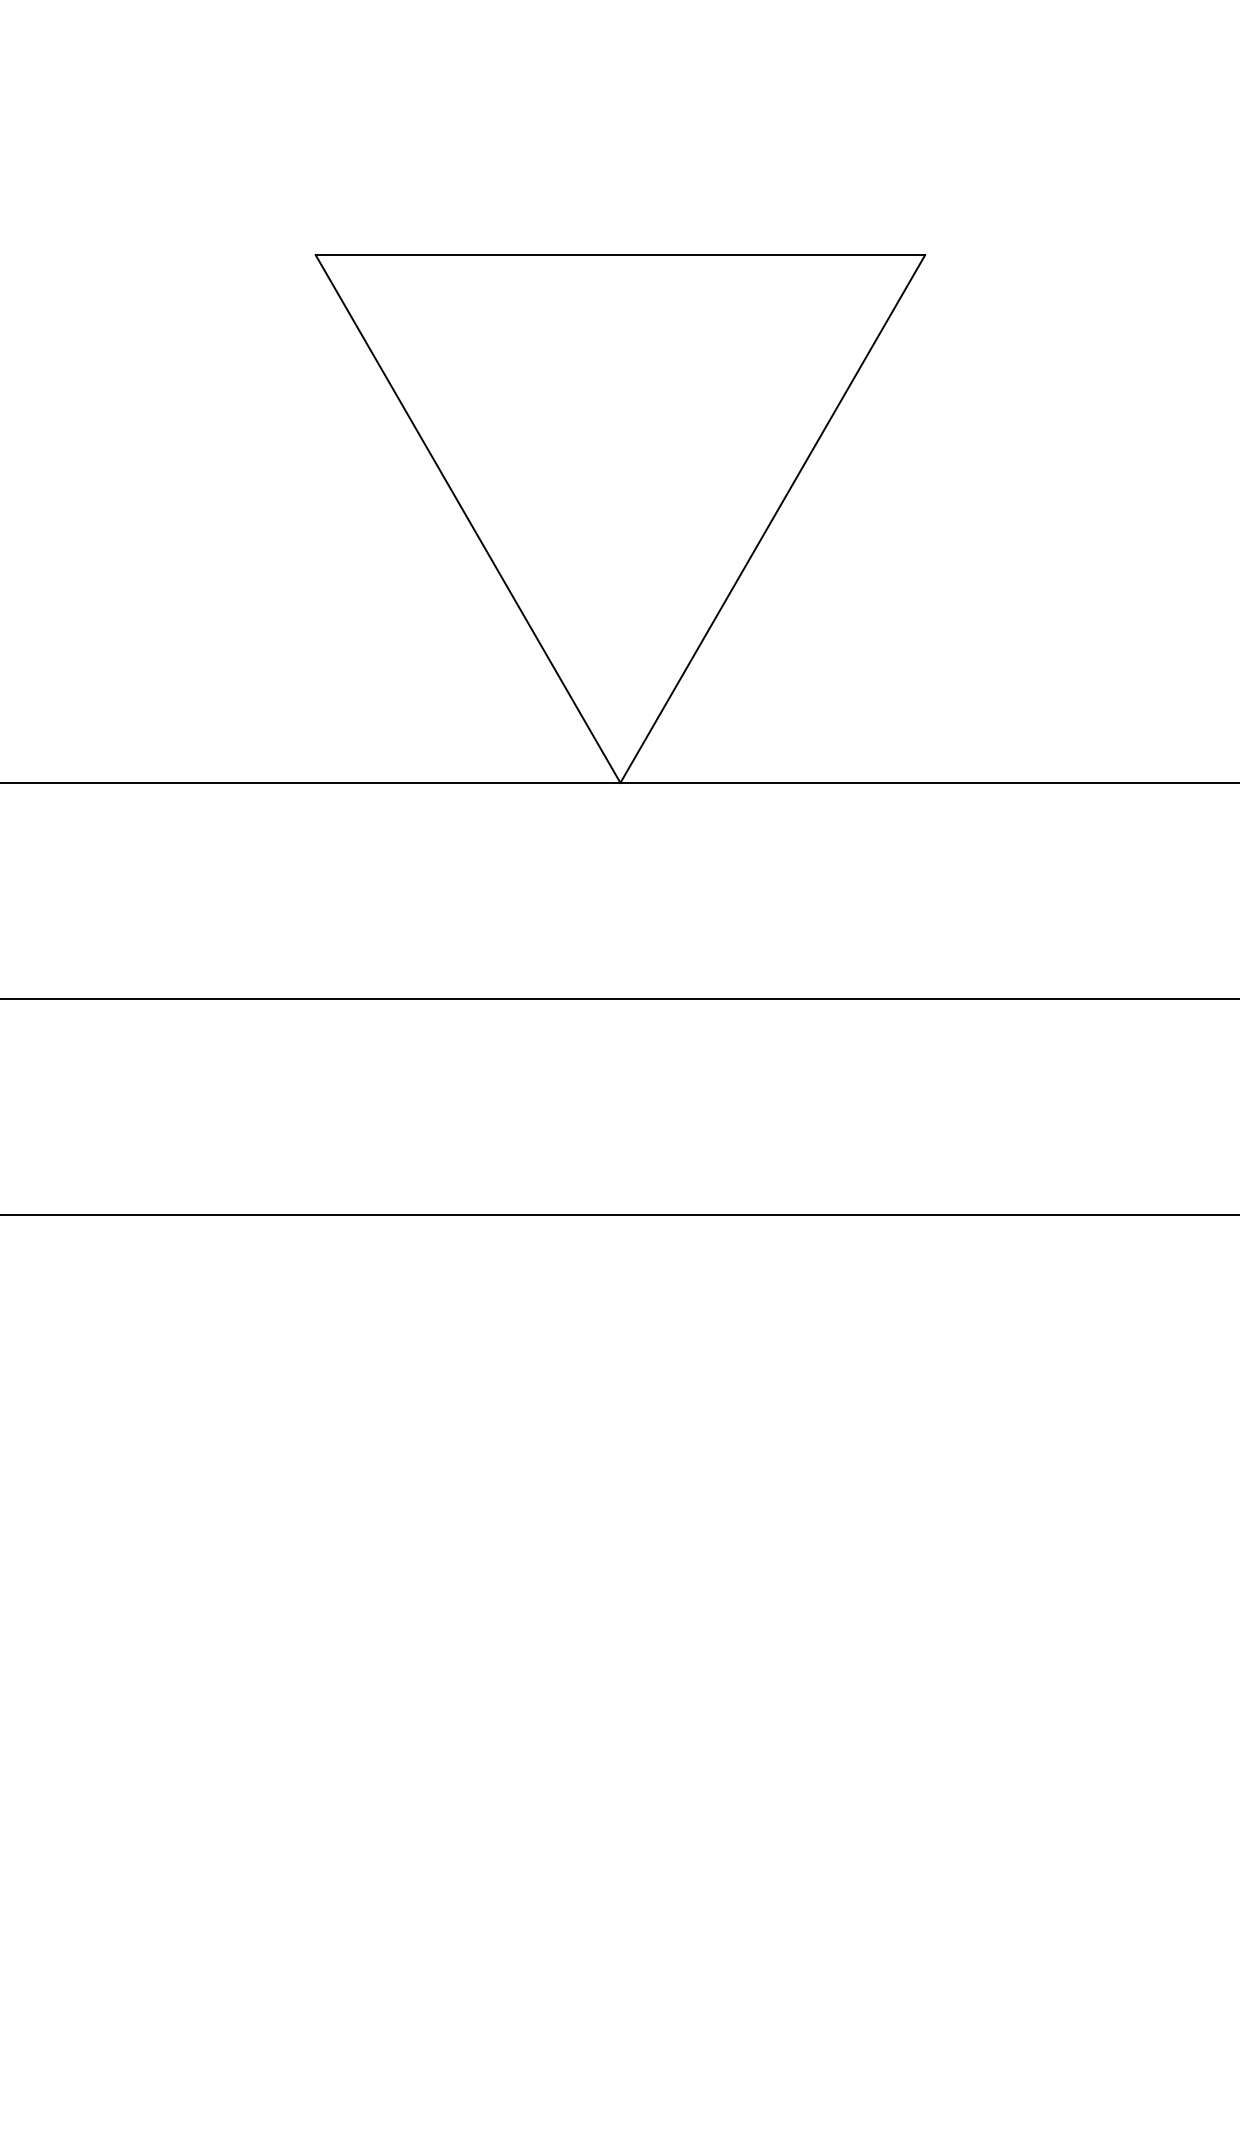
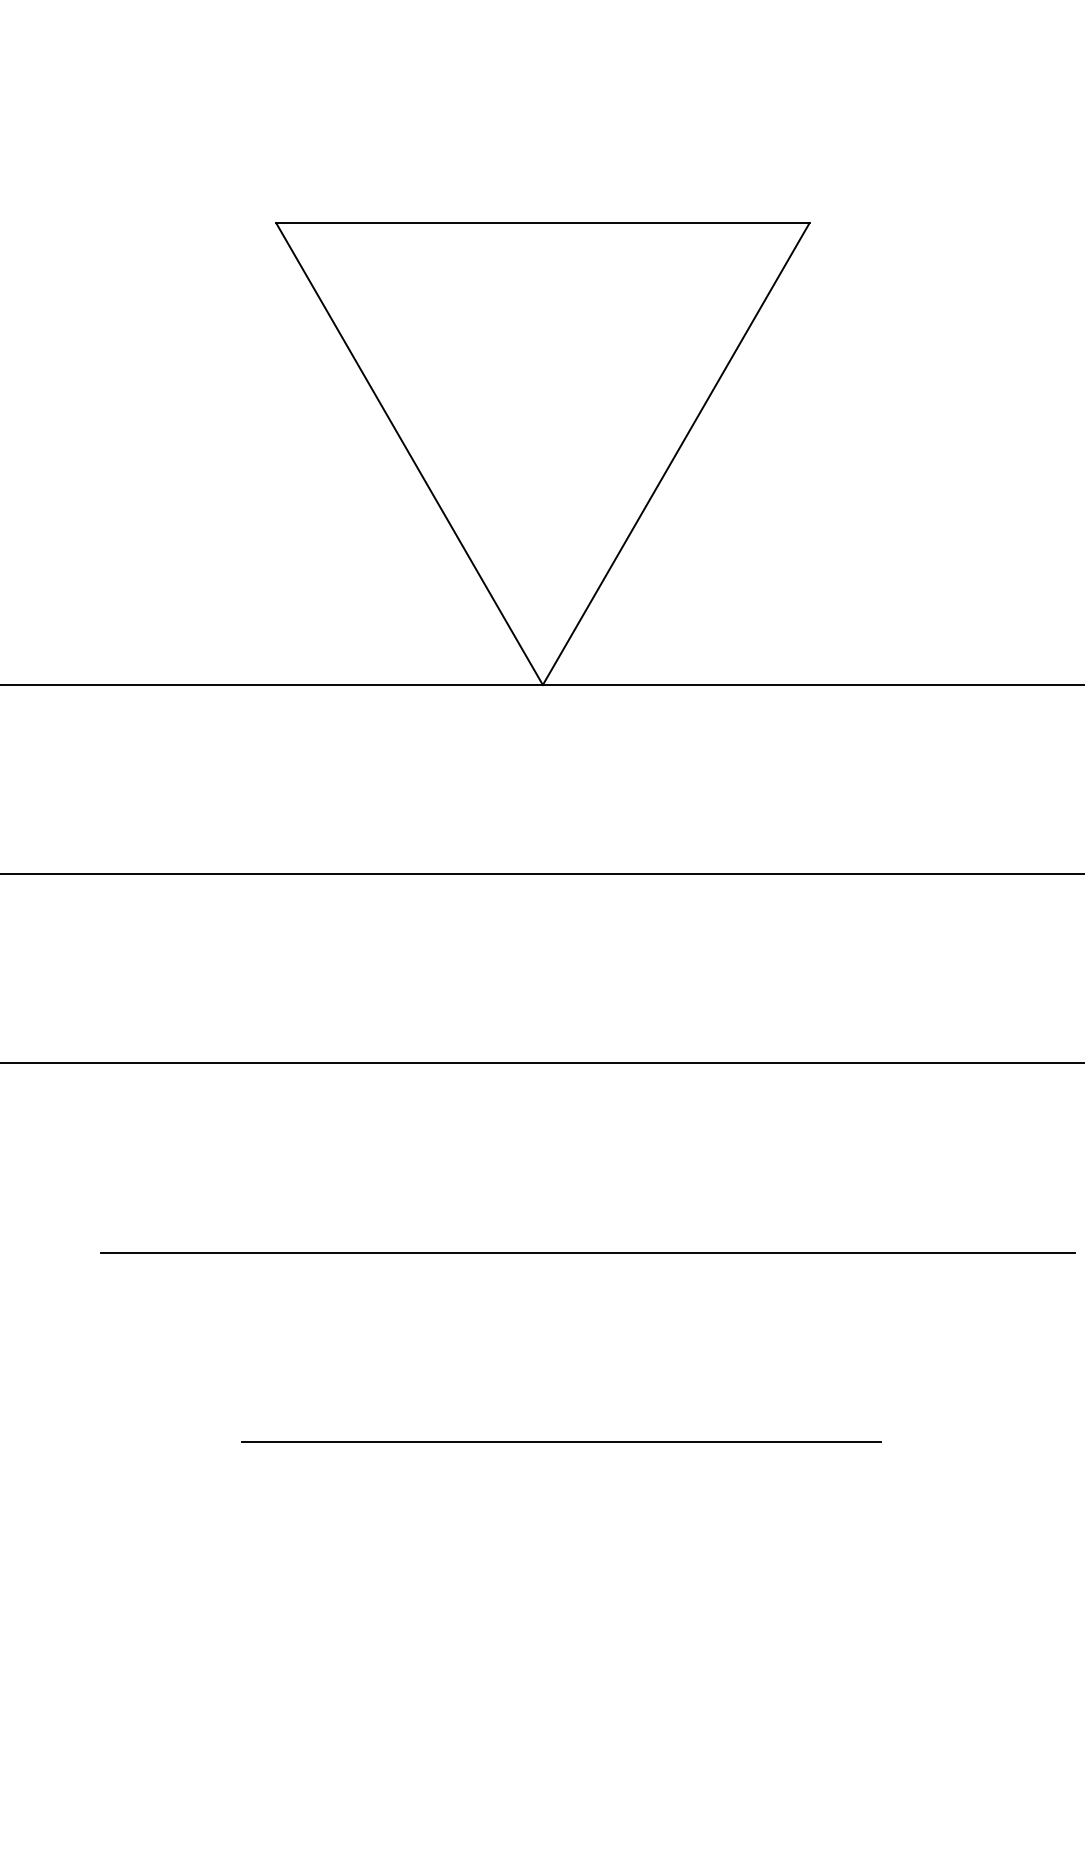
line: (671, 1431) -> (587, 1252), added
line: (641, 1647) -> (561, 1441), added

